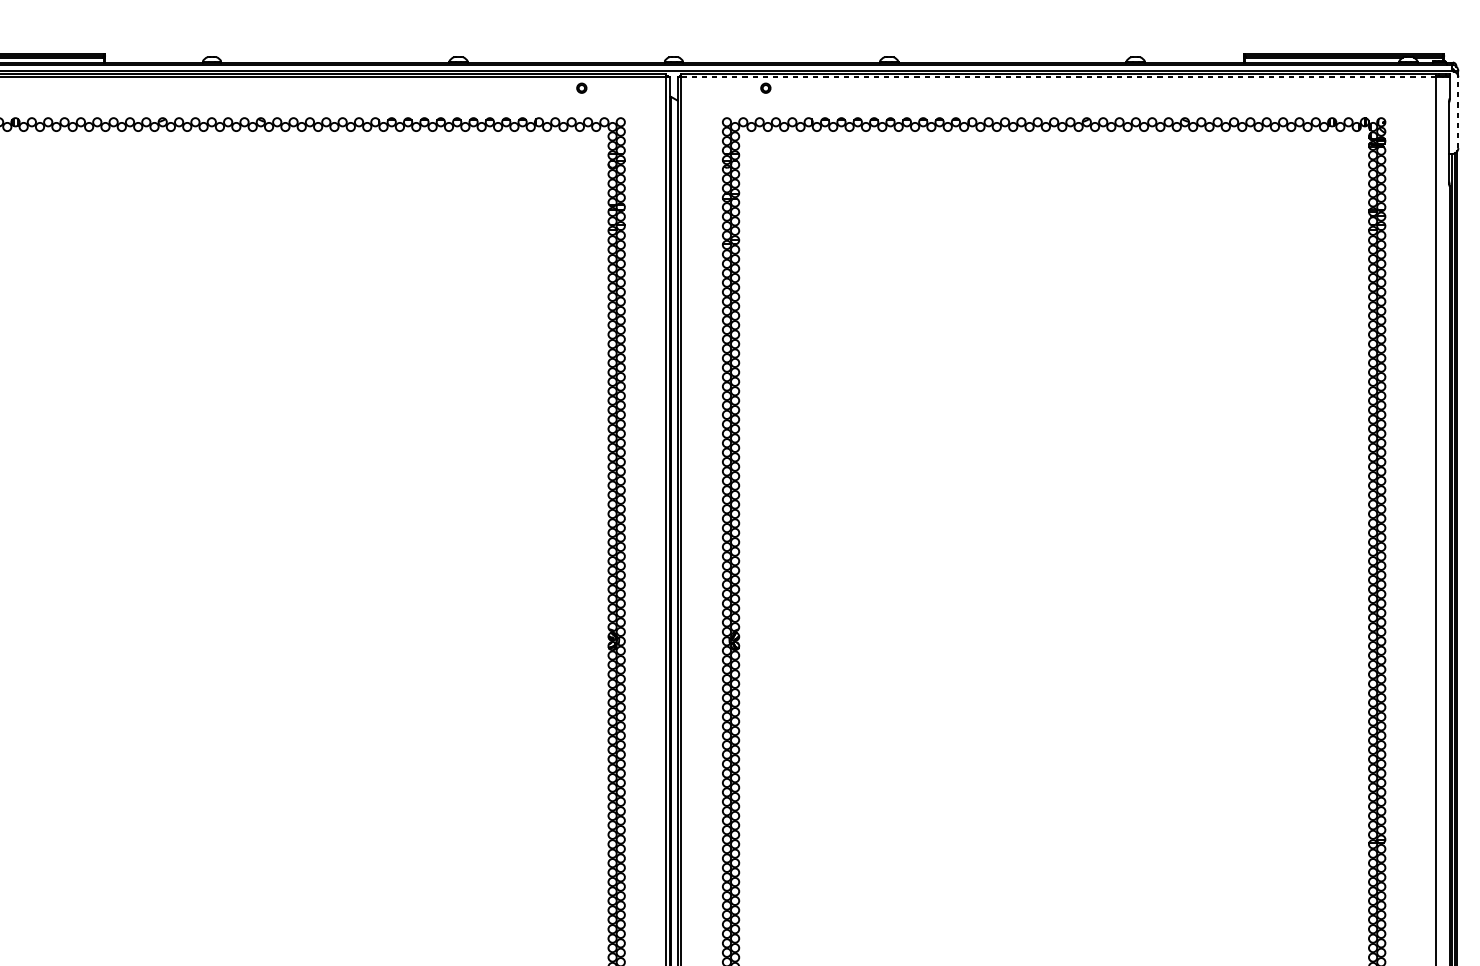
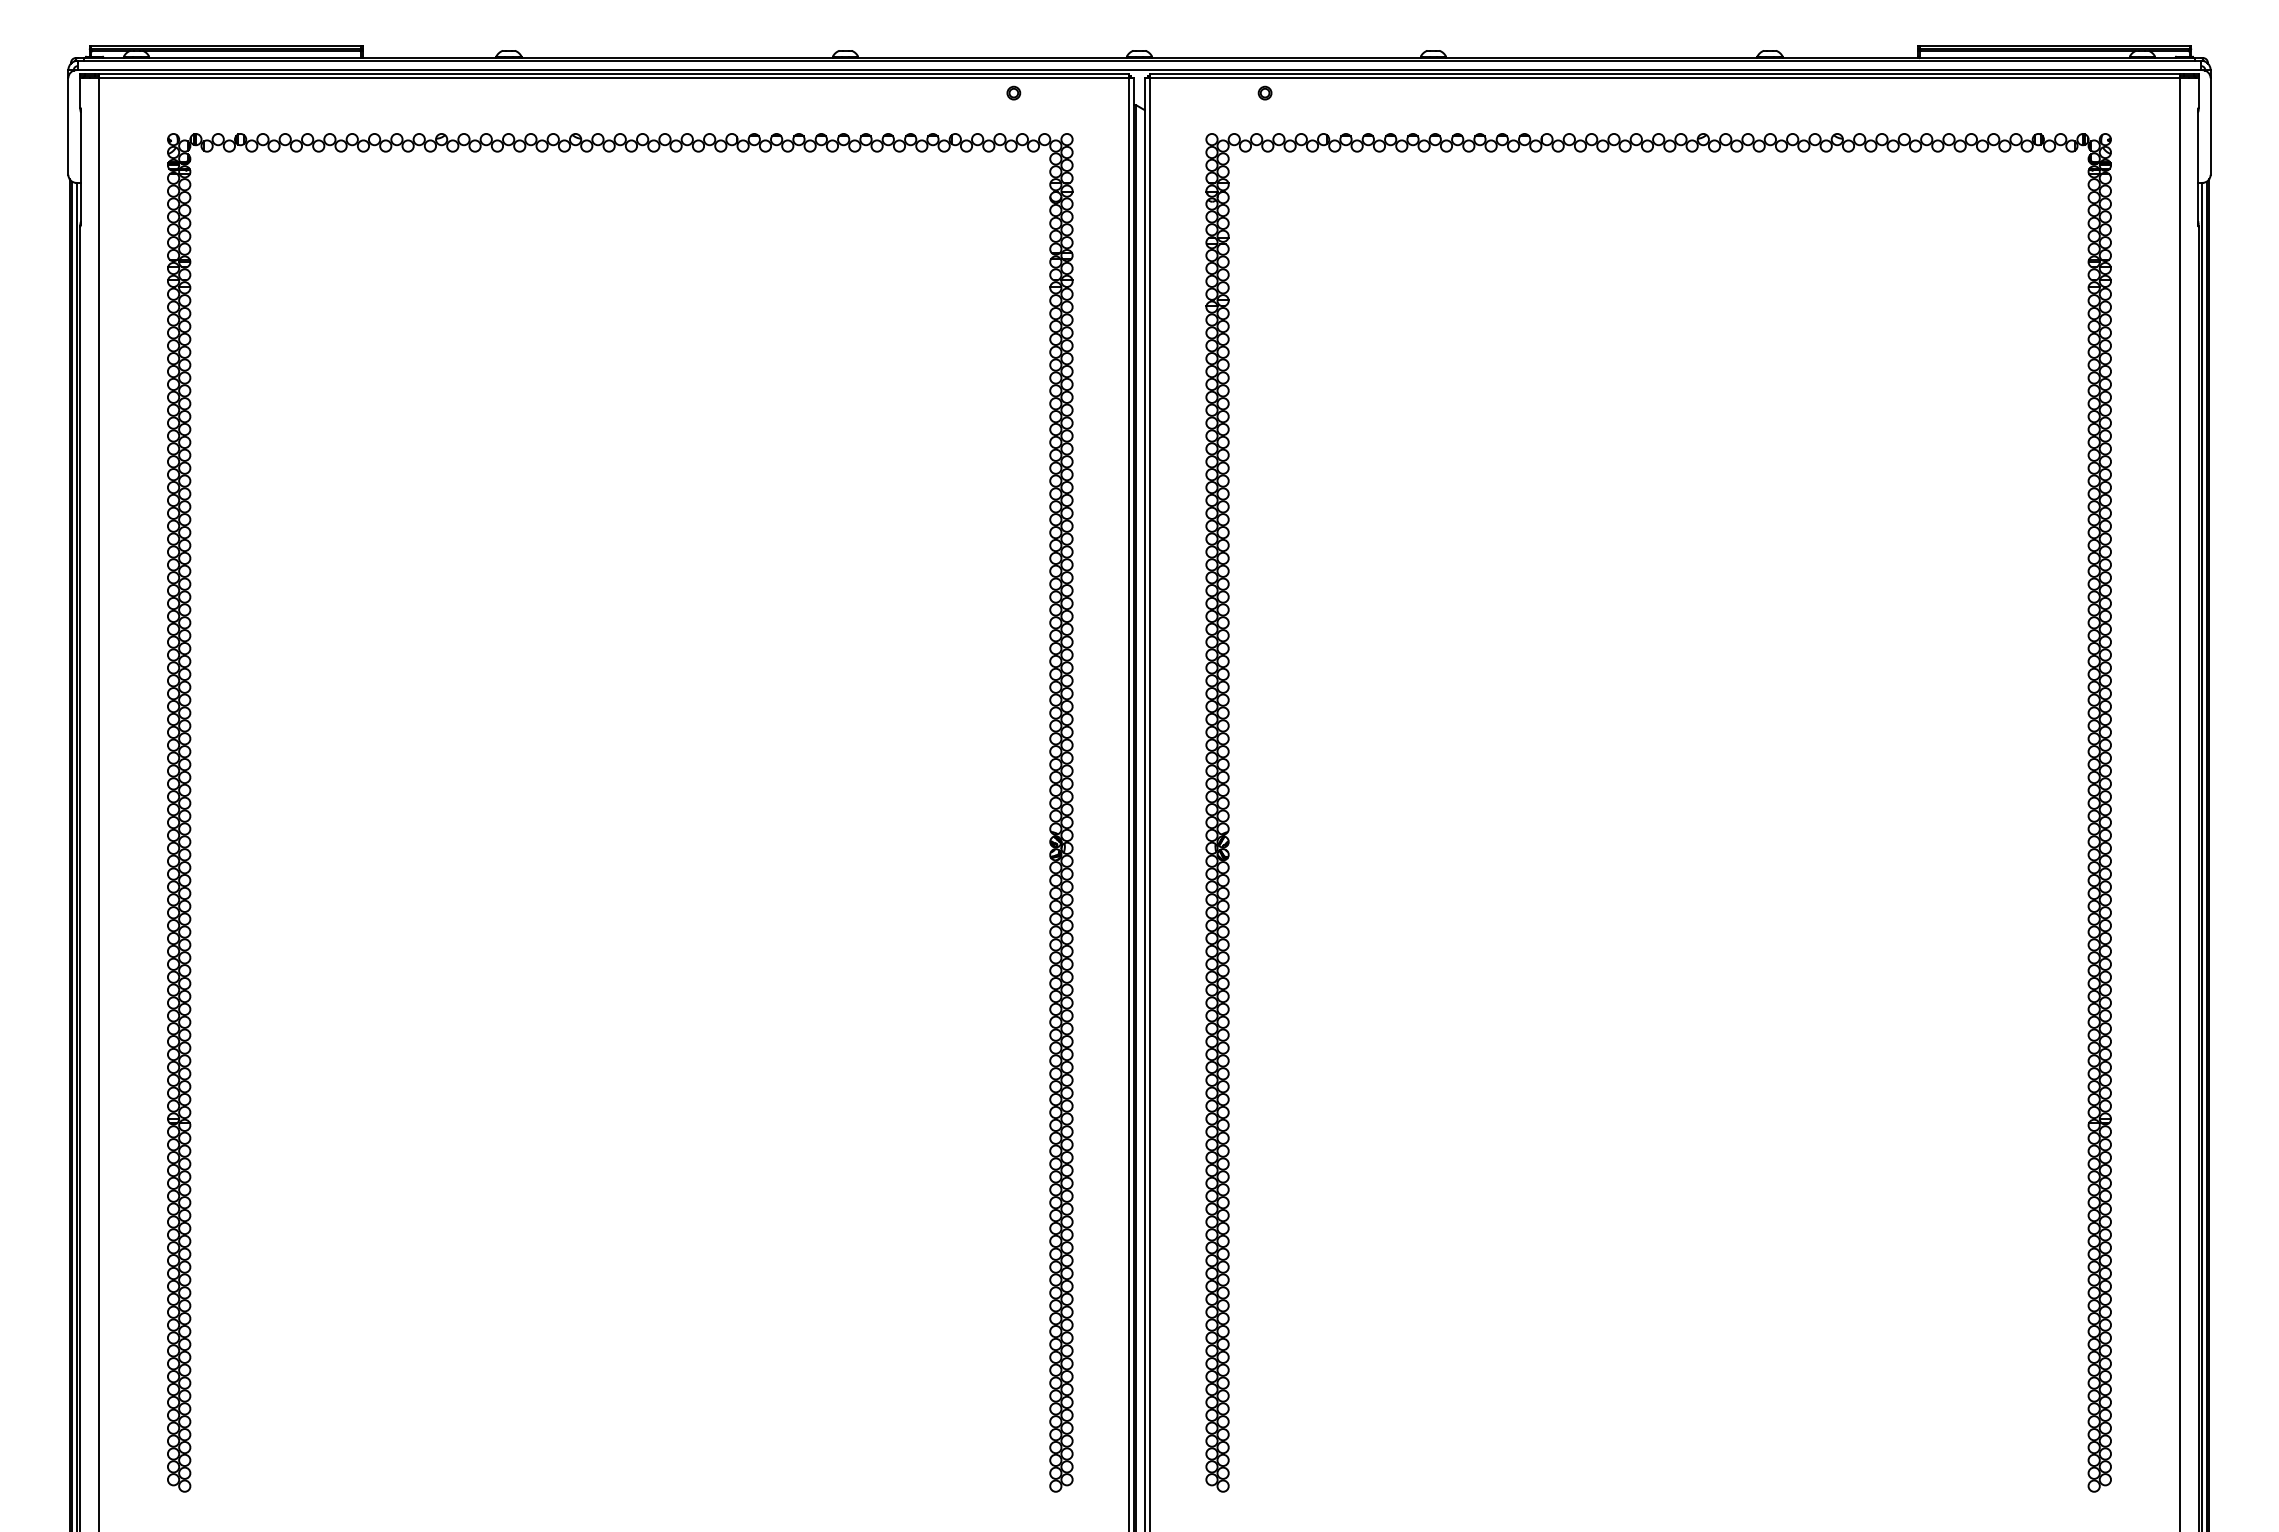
line: (1058, 77) -> (1664, 78), dashed -> solid
line: (1458, 112) -> (2210, 126), dashed -> solid

